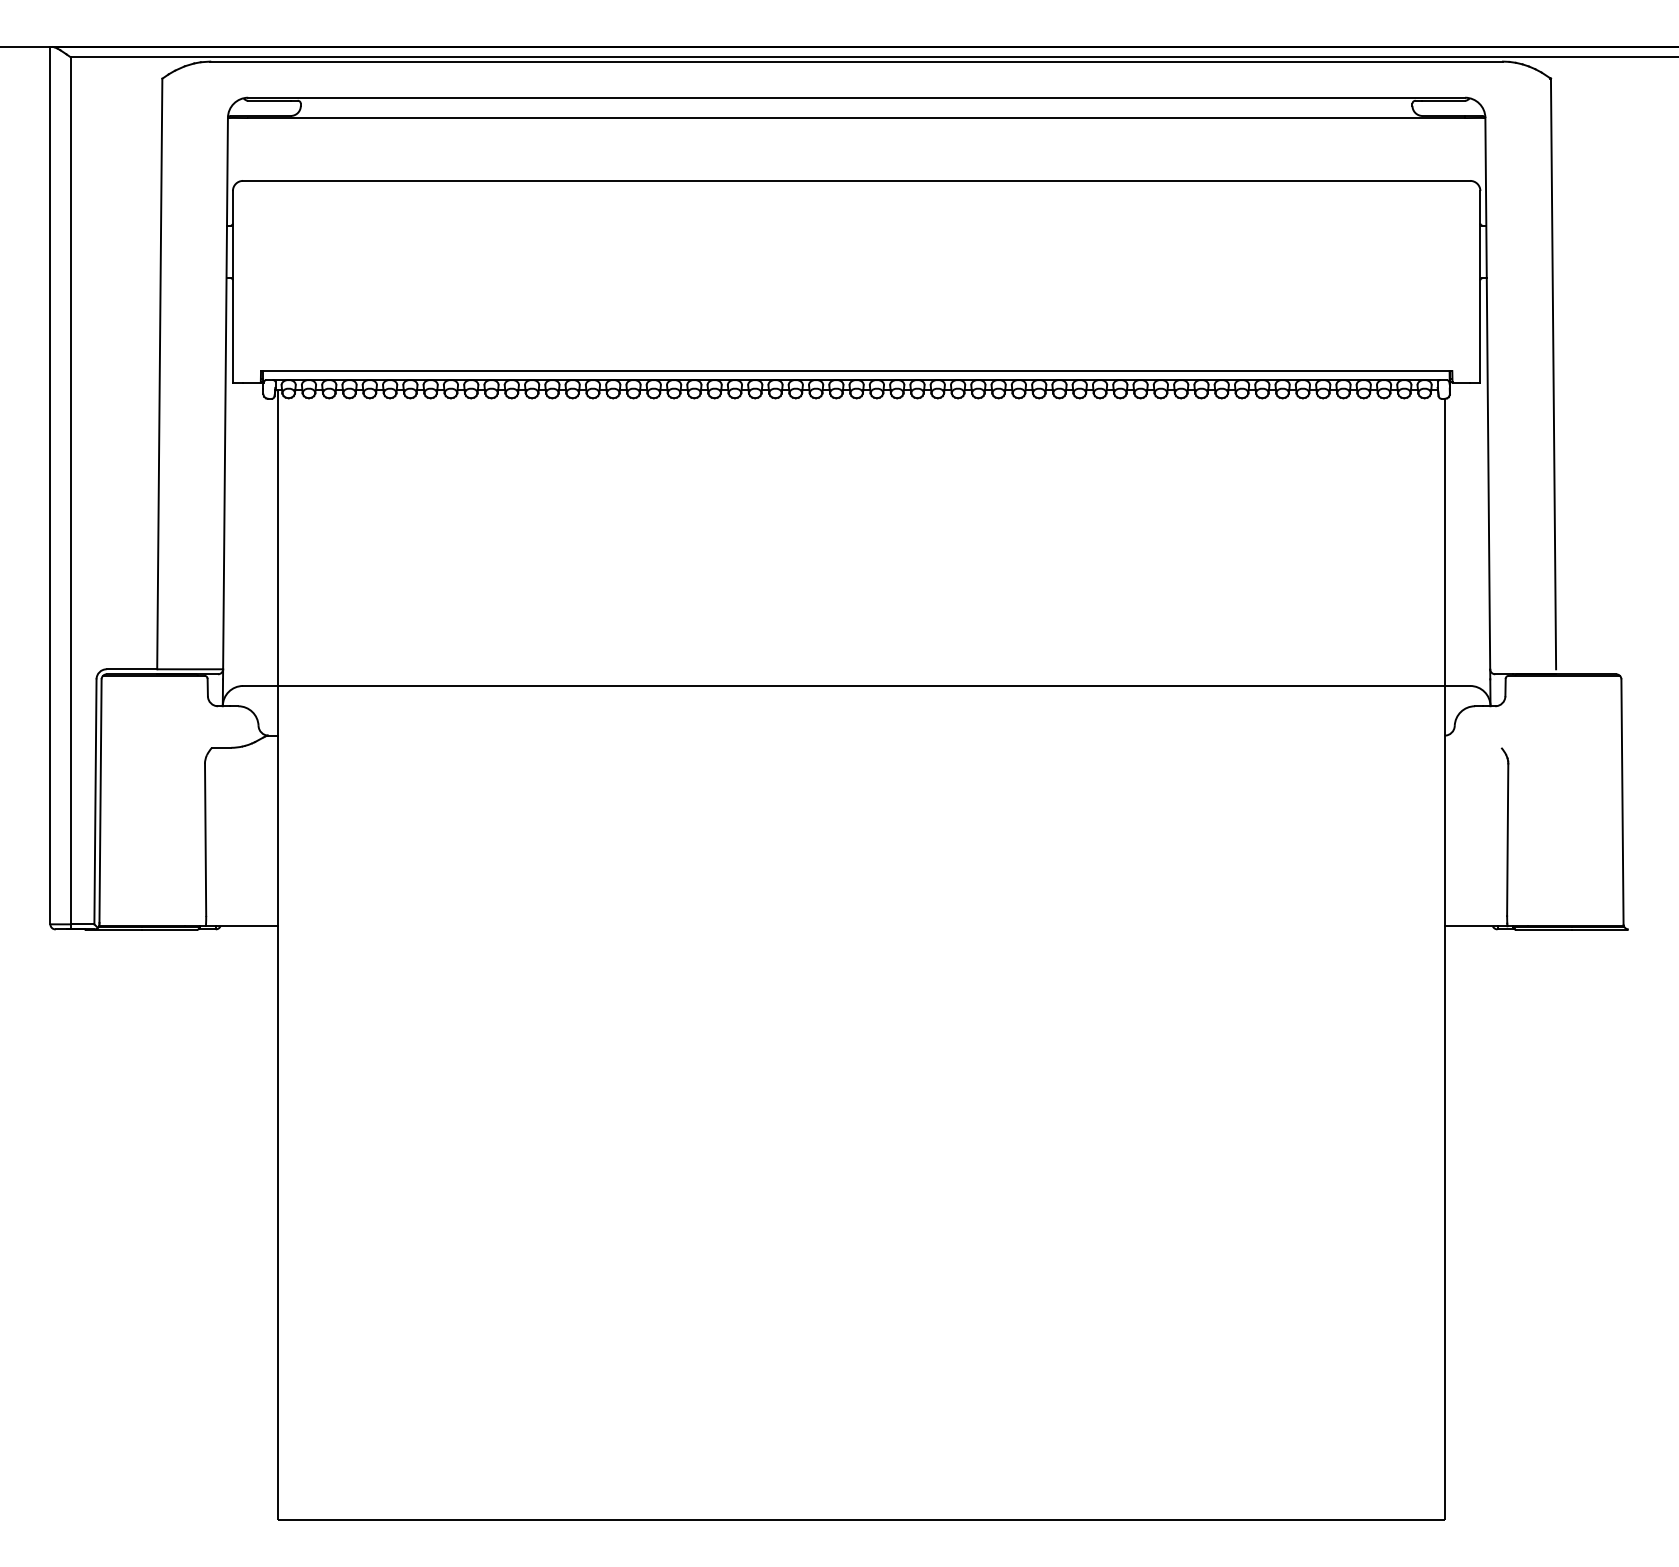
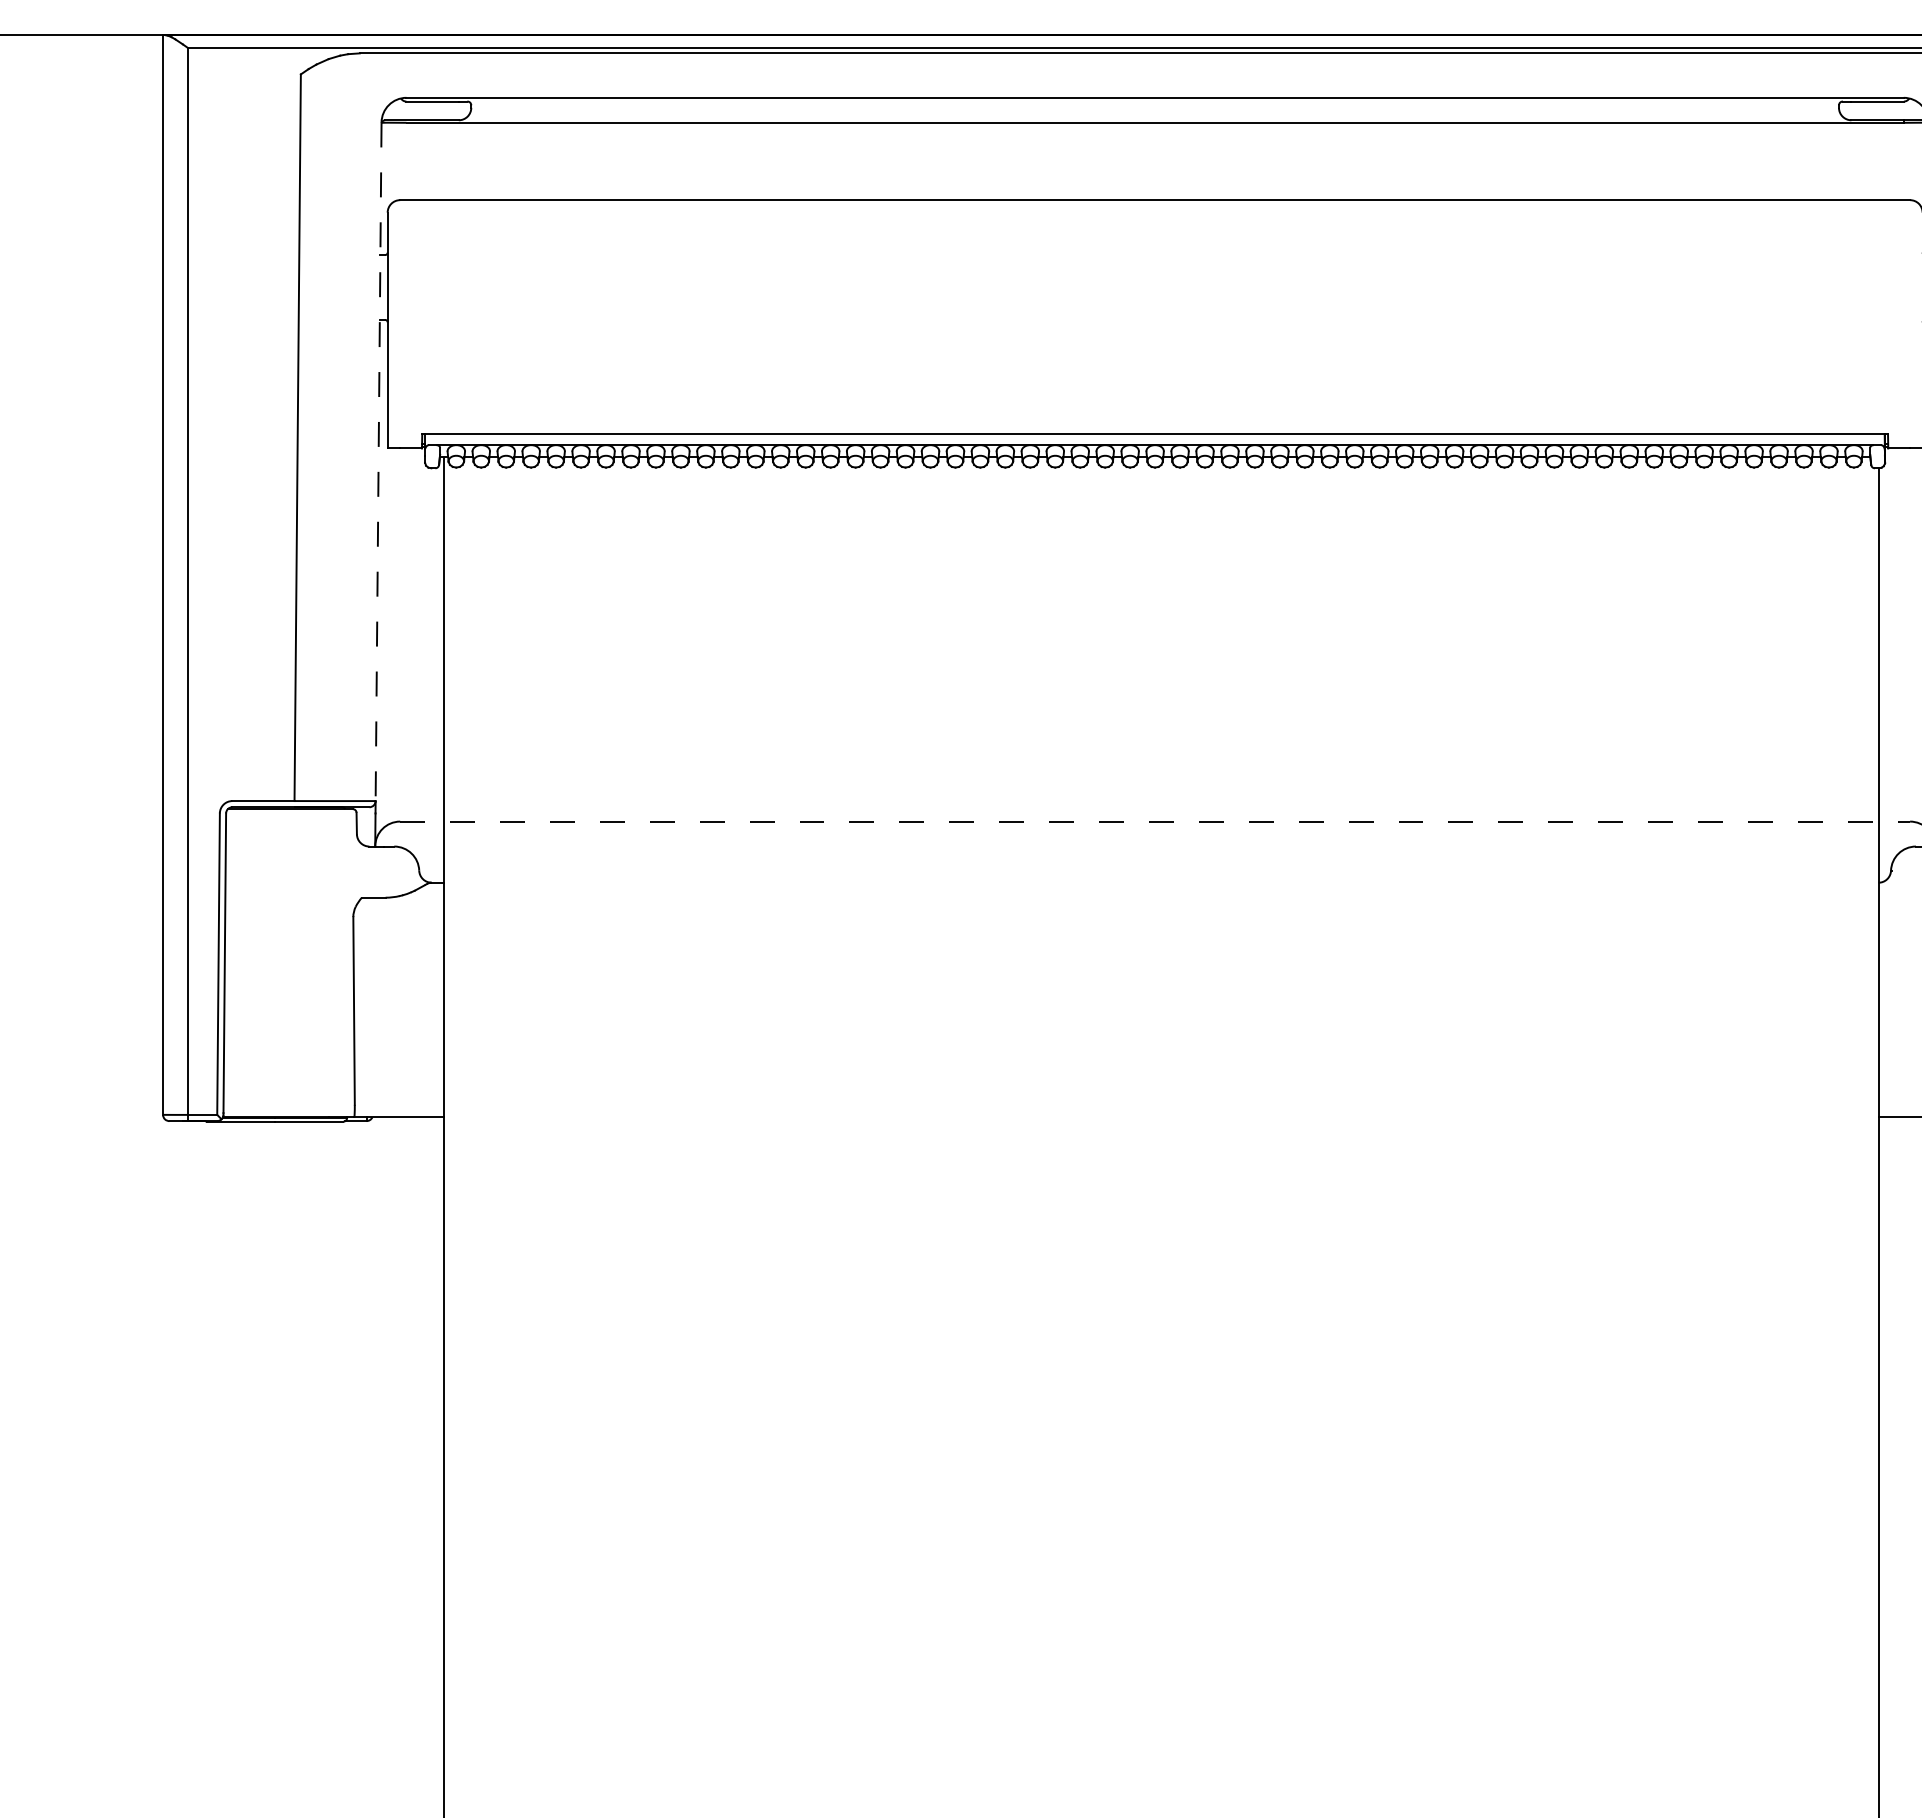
line: (225, 393) -> (378, 461), solid -> dashed
line: (856, 685) -> (1154, 821), solid -> dashed

